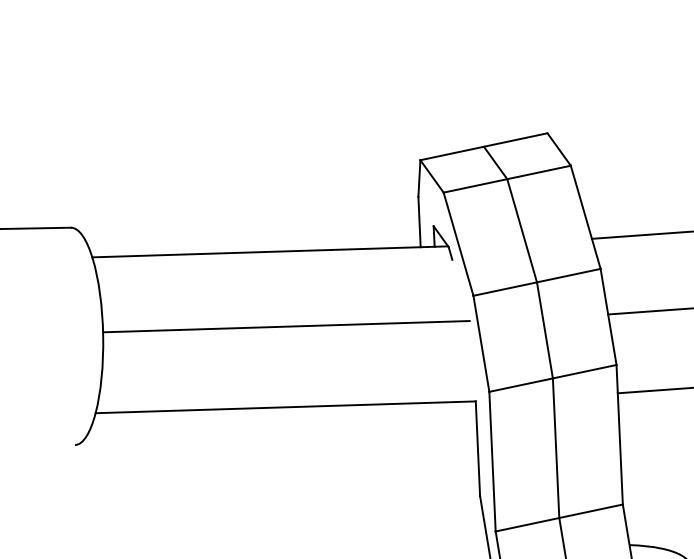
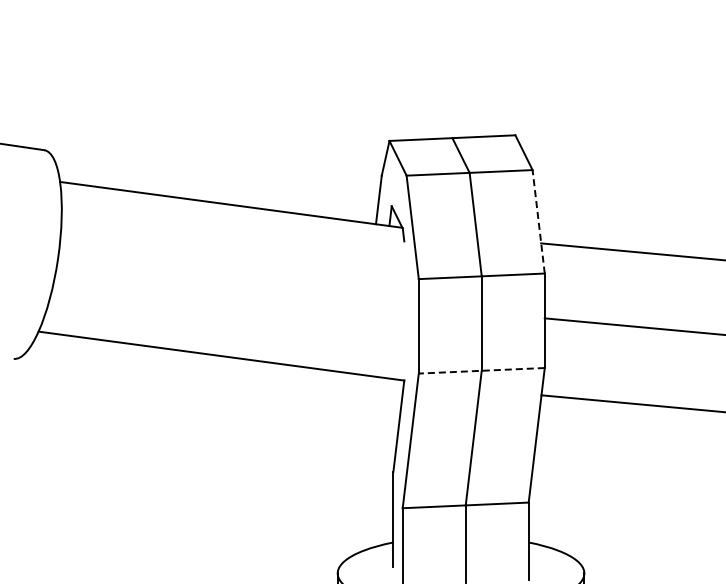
line: (585, 217) -> (538, 221), solid -> dashed
line: (285, 326) -> (234, 278), removed
line: (552, 378) -> (481, 370), solid -> dashed

